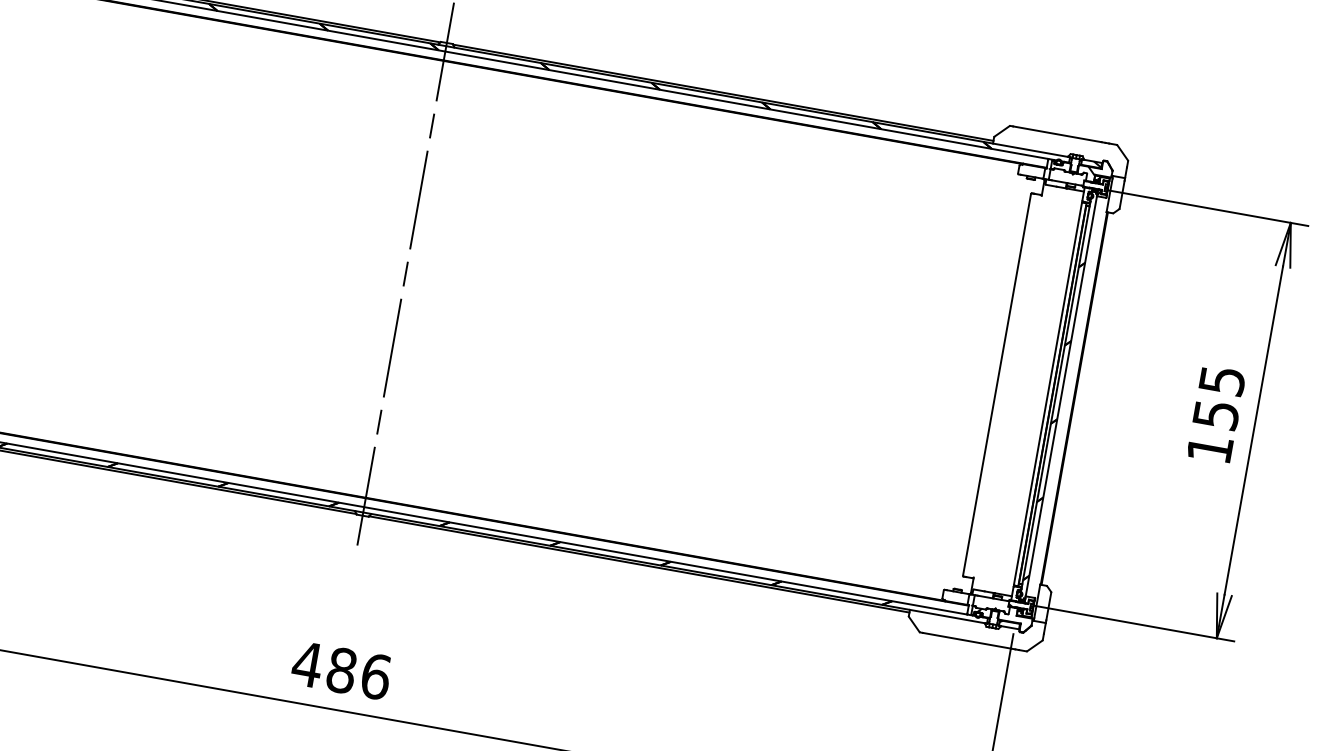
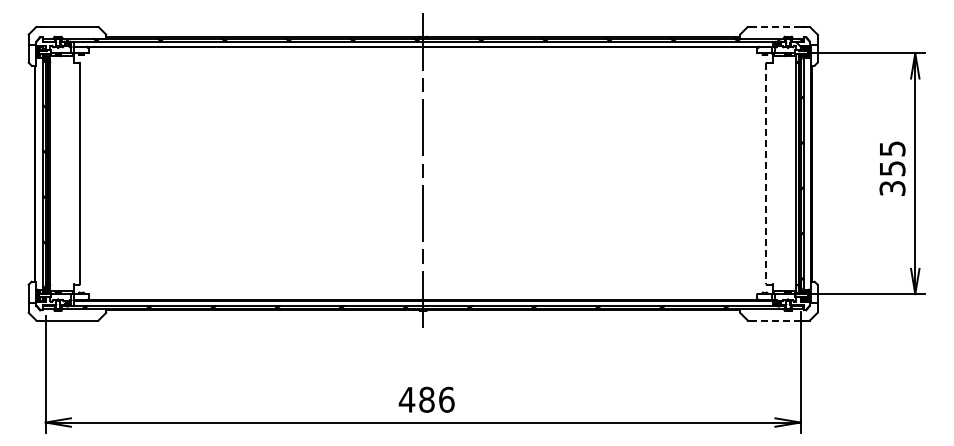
line: (1057, 133) -> (775, 26), solid -> dashed
line: (997, 384) -> (766, 173), solid -> dashed
text: (1209, 449) -> (892, 188), 155 -> 355
line: (967, 640) -> (775, 320), solid -> dashed

